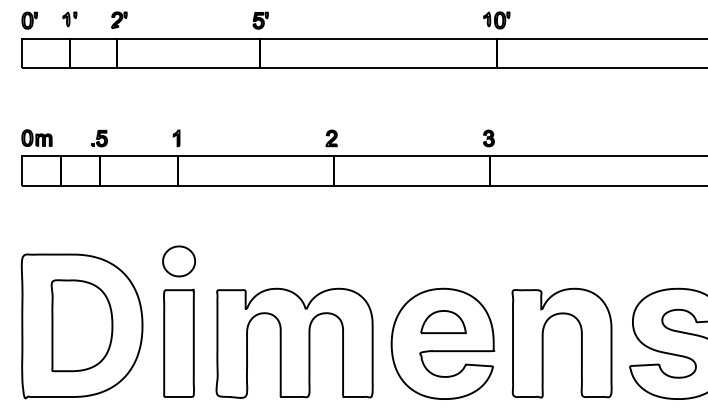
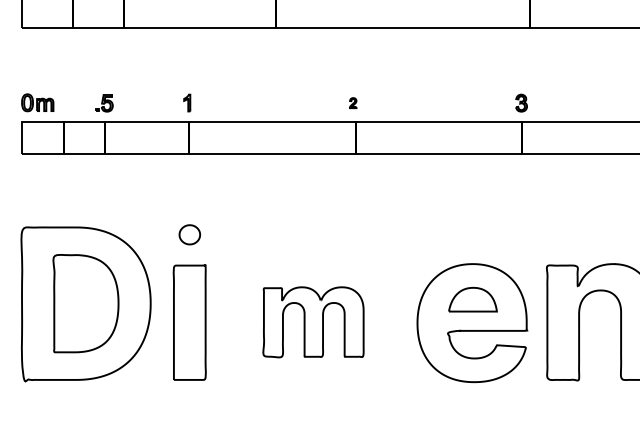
part: (331, 138) -> (353, 103), size x0.6
part: (178, 261) -> (189, 234), size x0.6
part: (294, 342) -> (313, 321), size x0.6

